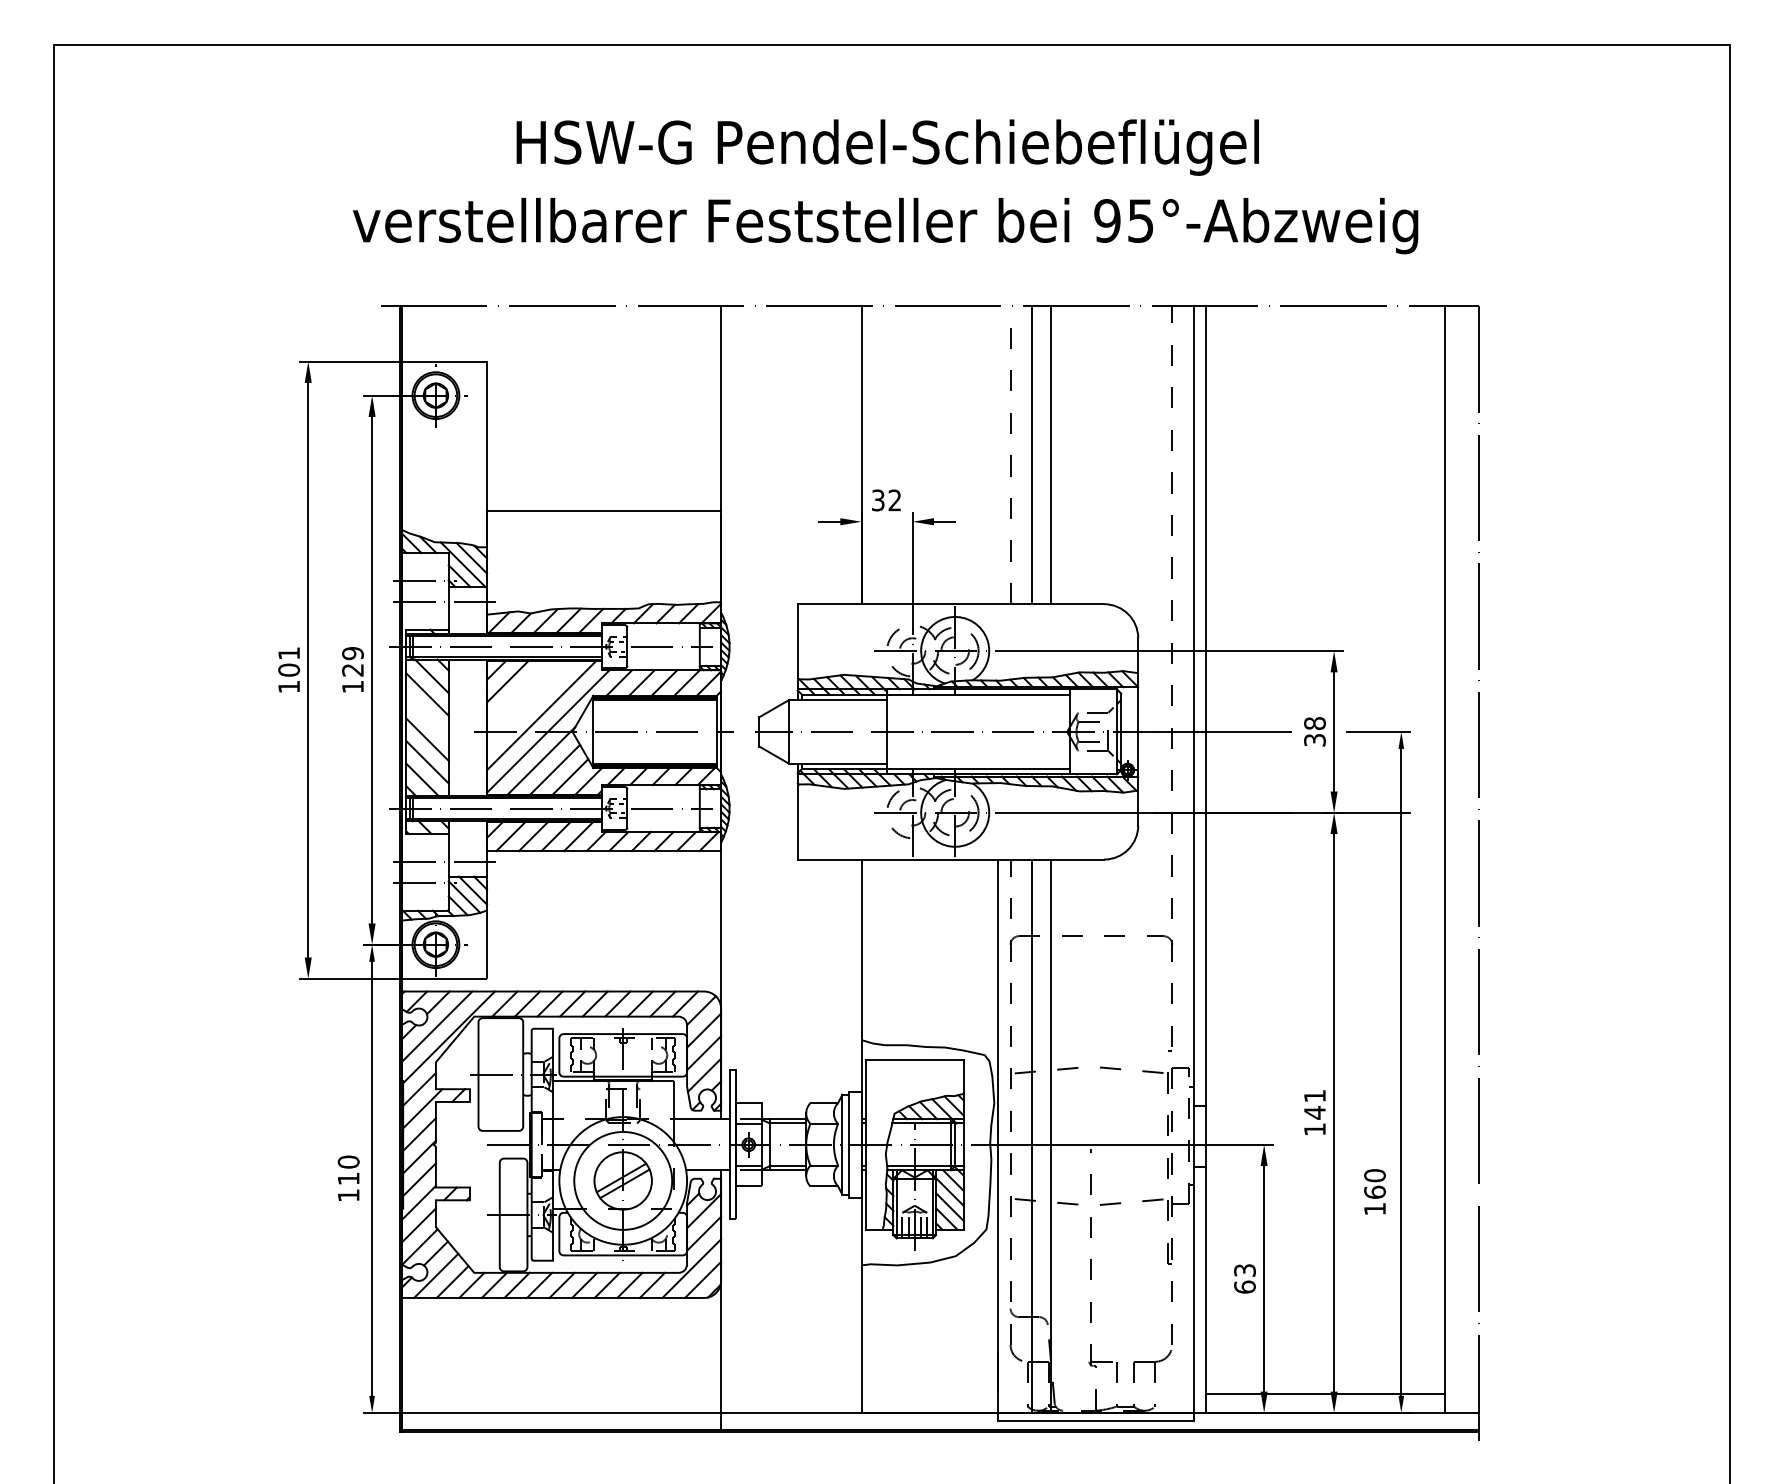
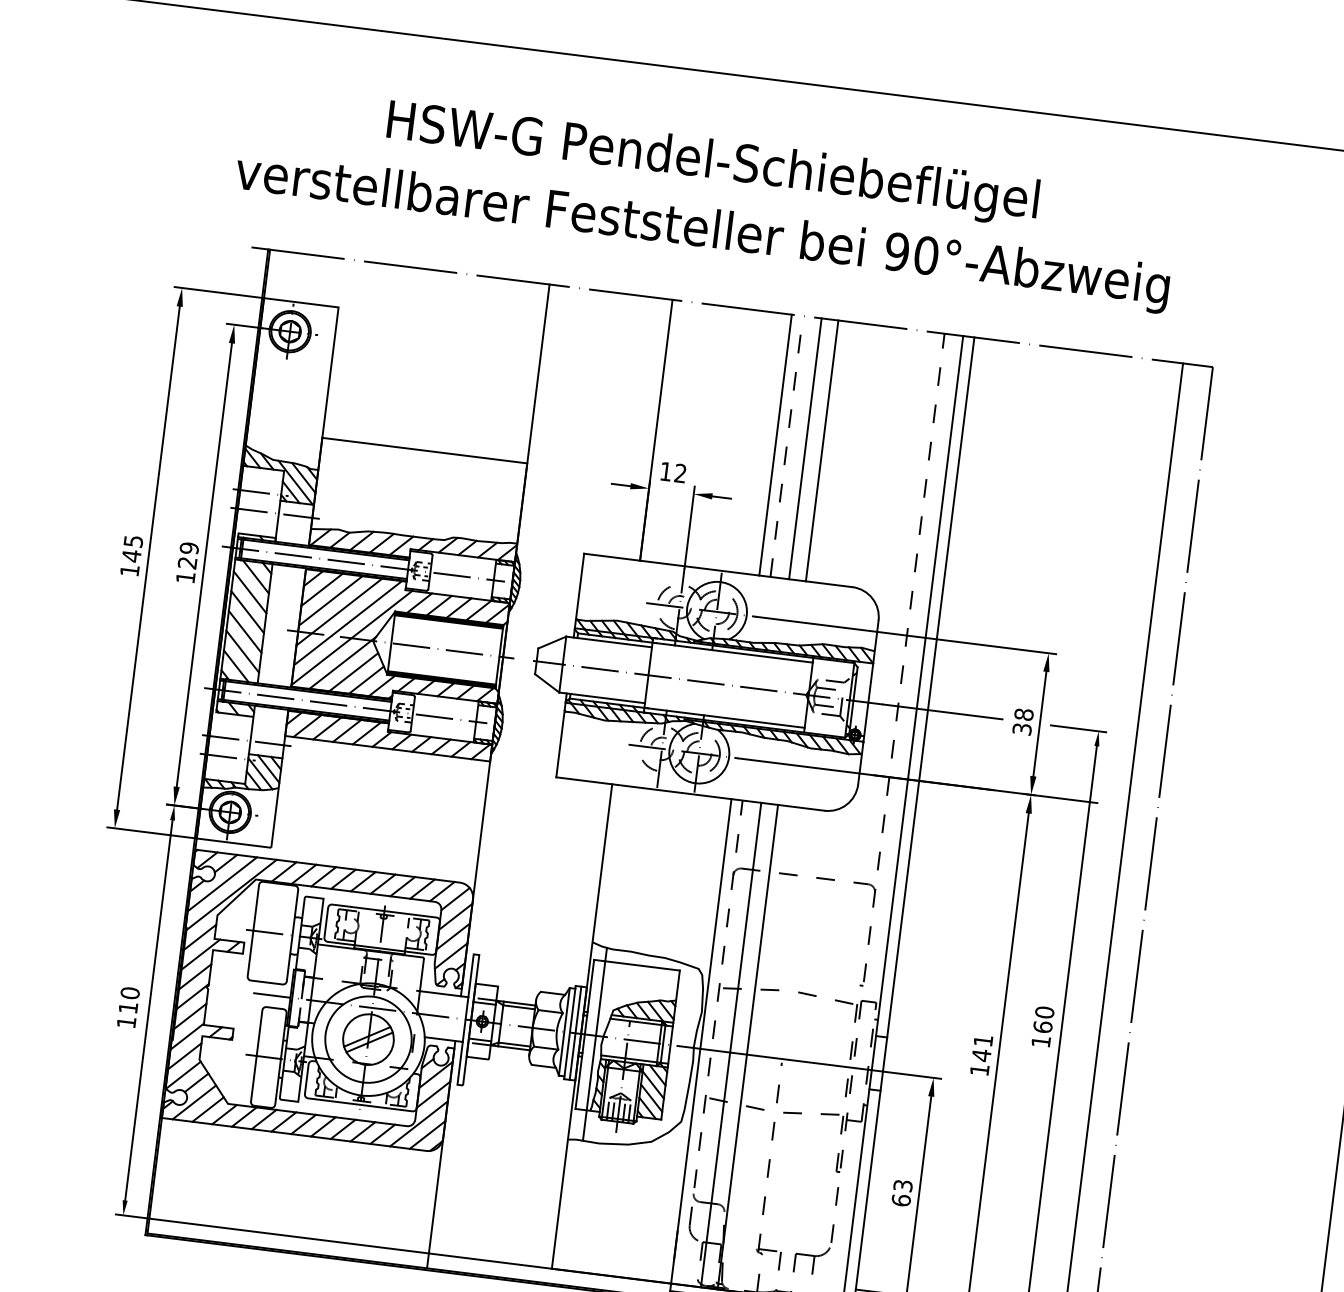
text: (1140, 220) -> (926, 255), 95°-Abzweig -> 90°-Abzweig
line: (997, 455) -> (775, 445), added
text: (878, 500) -> (666, 471), 32 -> 12
text: (289, 662) -> (132, 549), 101 -> 145
line: (519, 692) -> (330, 600), added
line: (530, 703) -> (339, 611), added
line: (427, 716) -> (247, 611), added
line: (855, 1144) -> (575, 1033), added
line: (878, 1154) -> (594, 1044), added
text: (1374, 1191) -> (1042, 1026), moved

